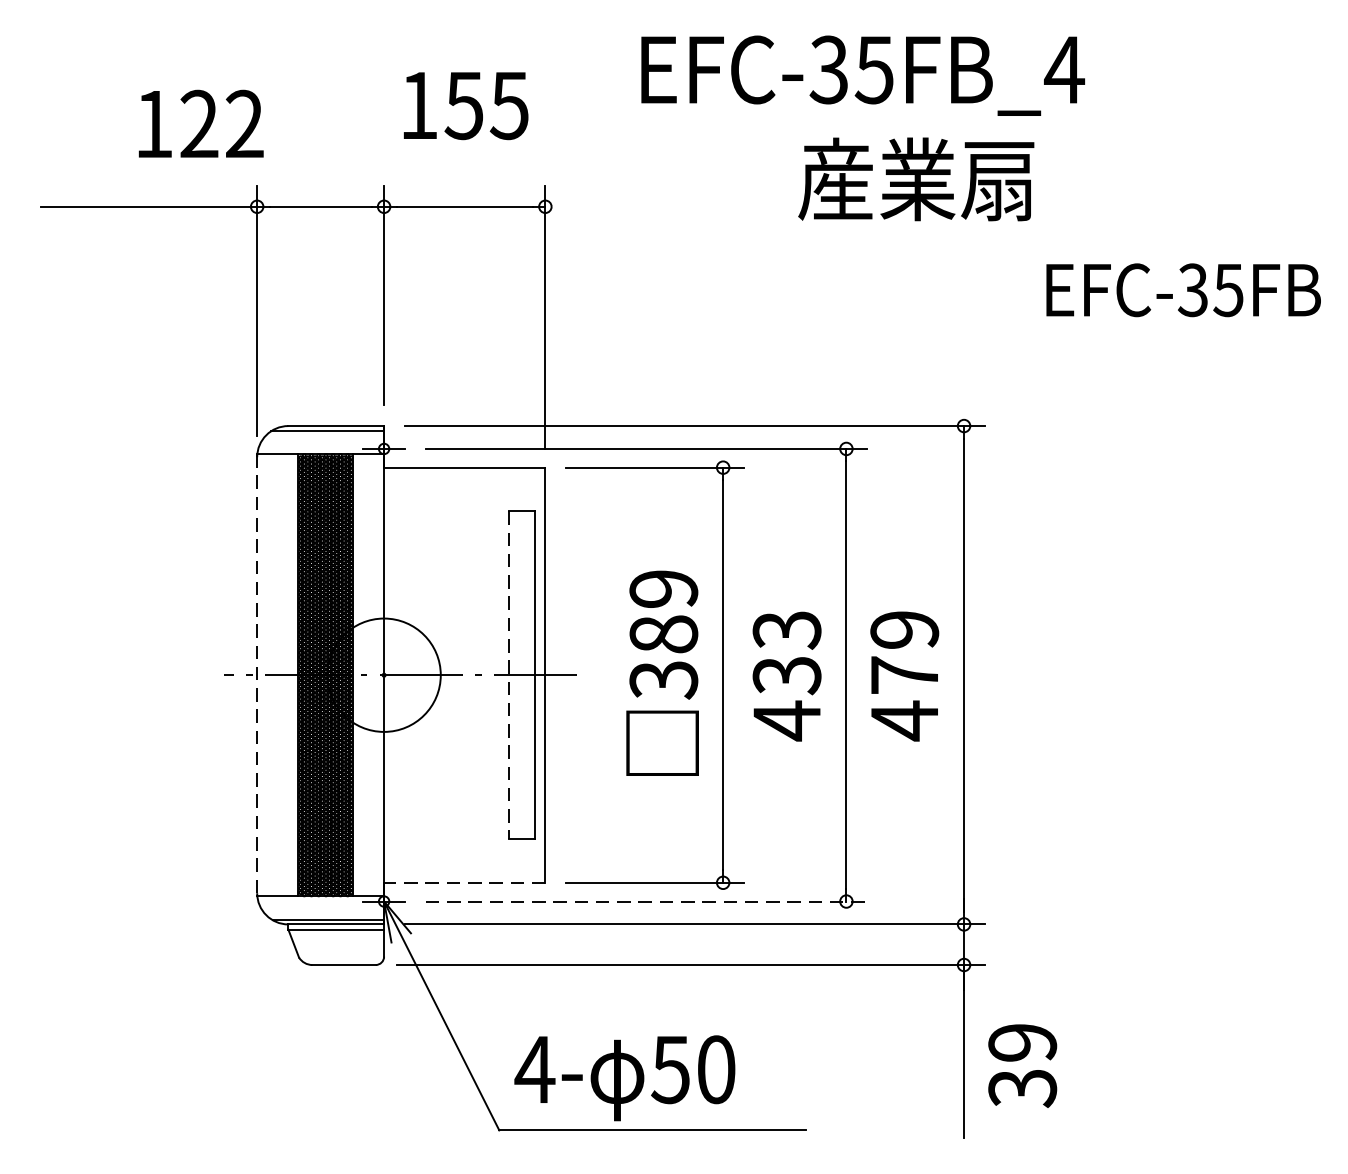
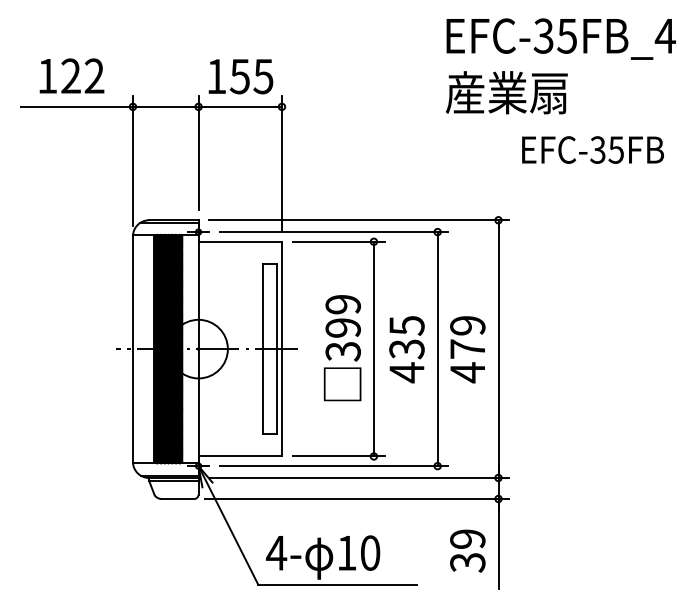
text: (861, 74) -> (560, 38), moved
text: (465, 105) -> (240, 76), moved
text: (200, 122) -> (71, 75), moved
text: (915, 178) -> (506, 92), moved
text: (1182, 289) -> (592, 149), moved
text: (786, 629) -> (406, 325), 433 -> 435
text: (662, 633) -> (342, 327), 389 -> 399
line: (256, 674) -> (132, 348), dashed -> solid
line: (509, 675) -> (263, 349), dashed -> solid
line: (465, 882) -> (240, 456), dashed -> solid
line: (646, 902) -> (334, 466), dashed -> solid
text: (1022, 1064) -> (467, 550), moved
text: (670, 1070) -> (346, 553), 50 -> 10

